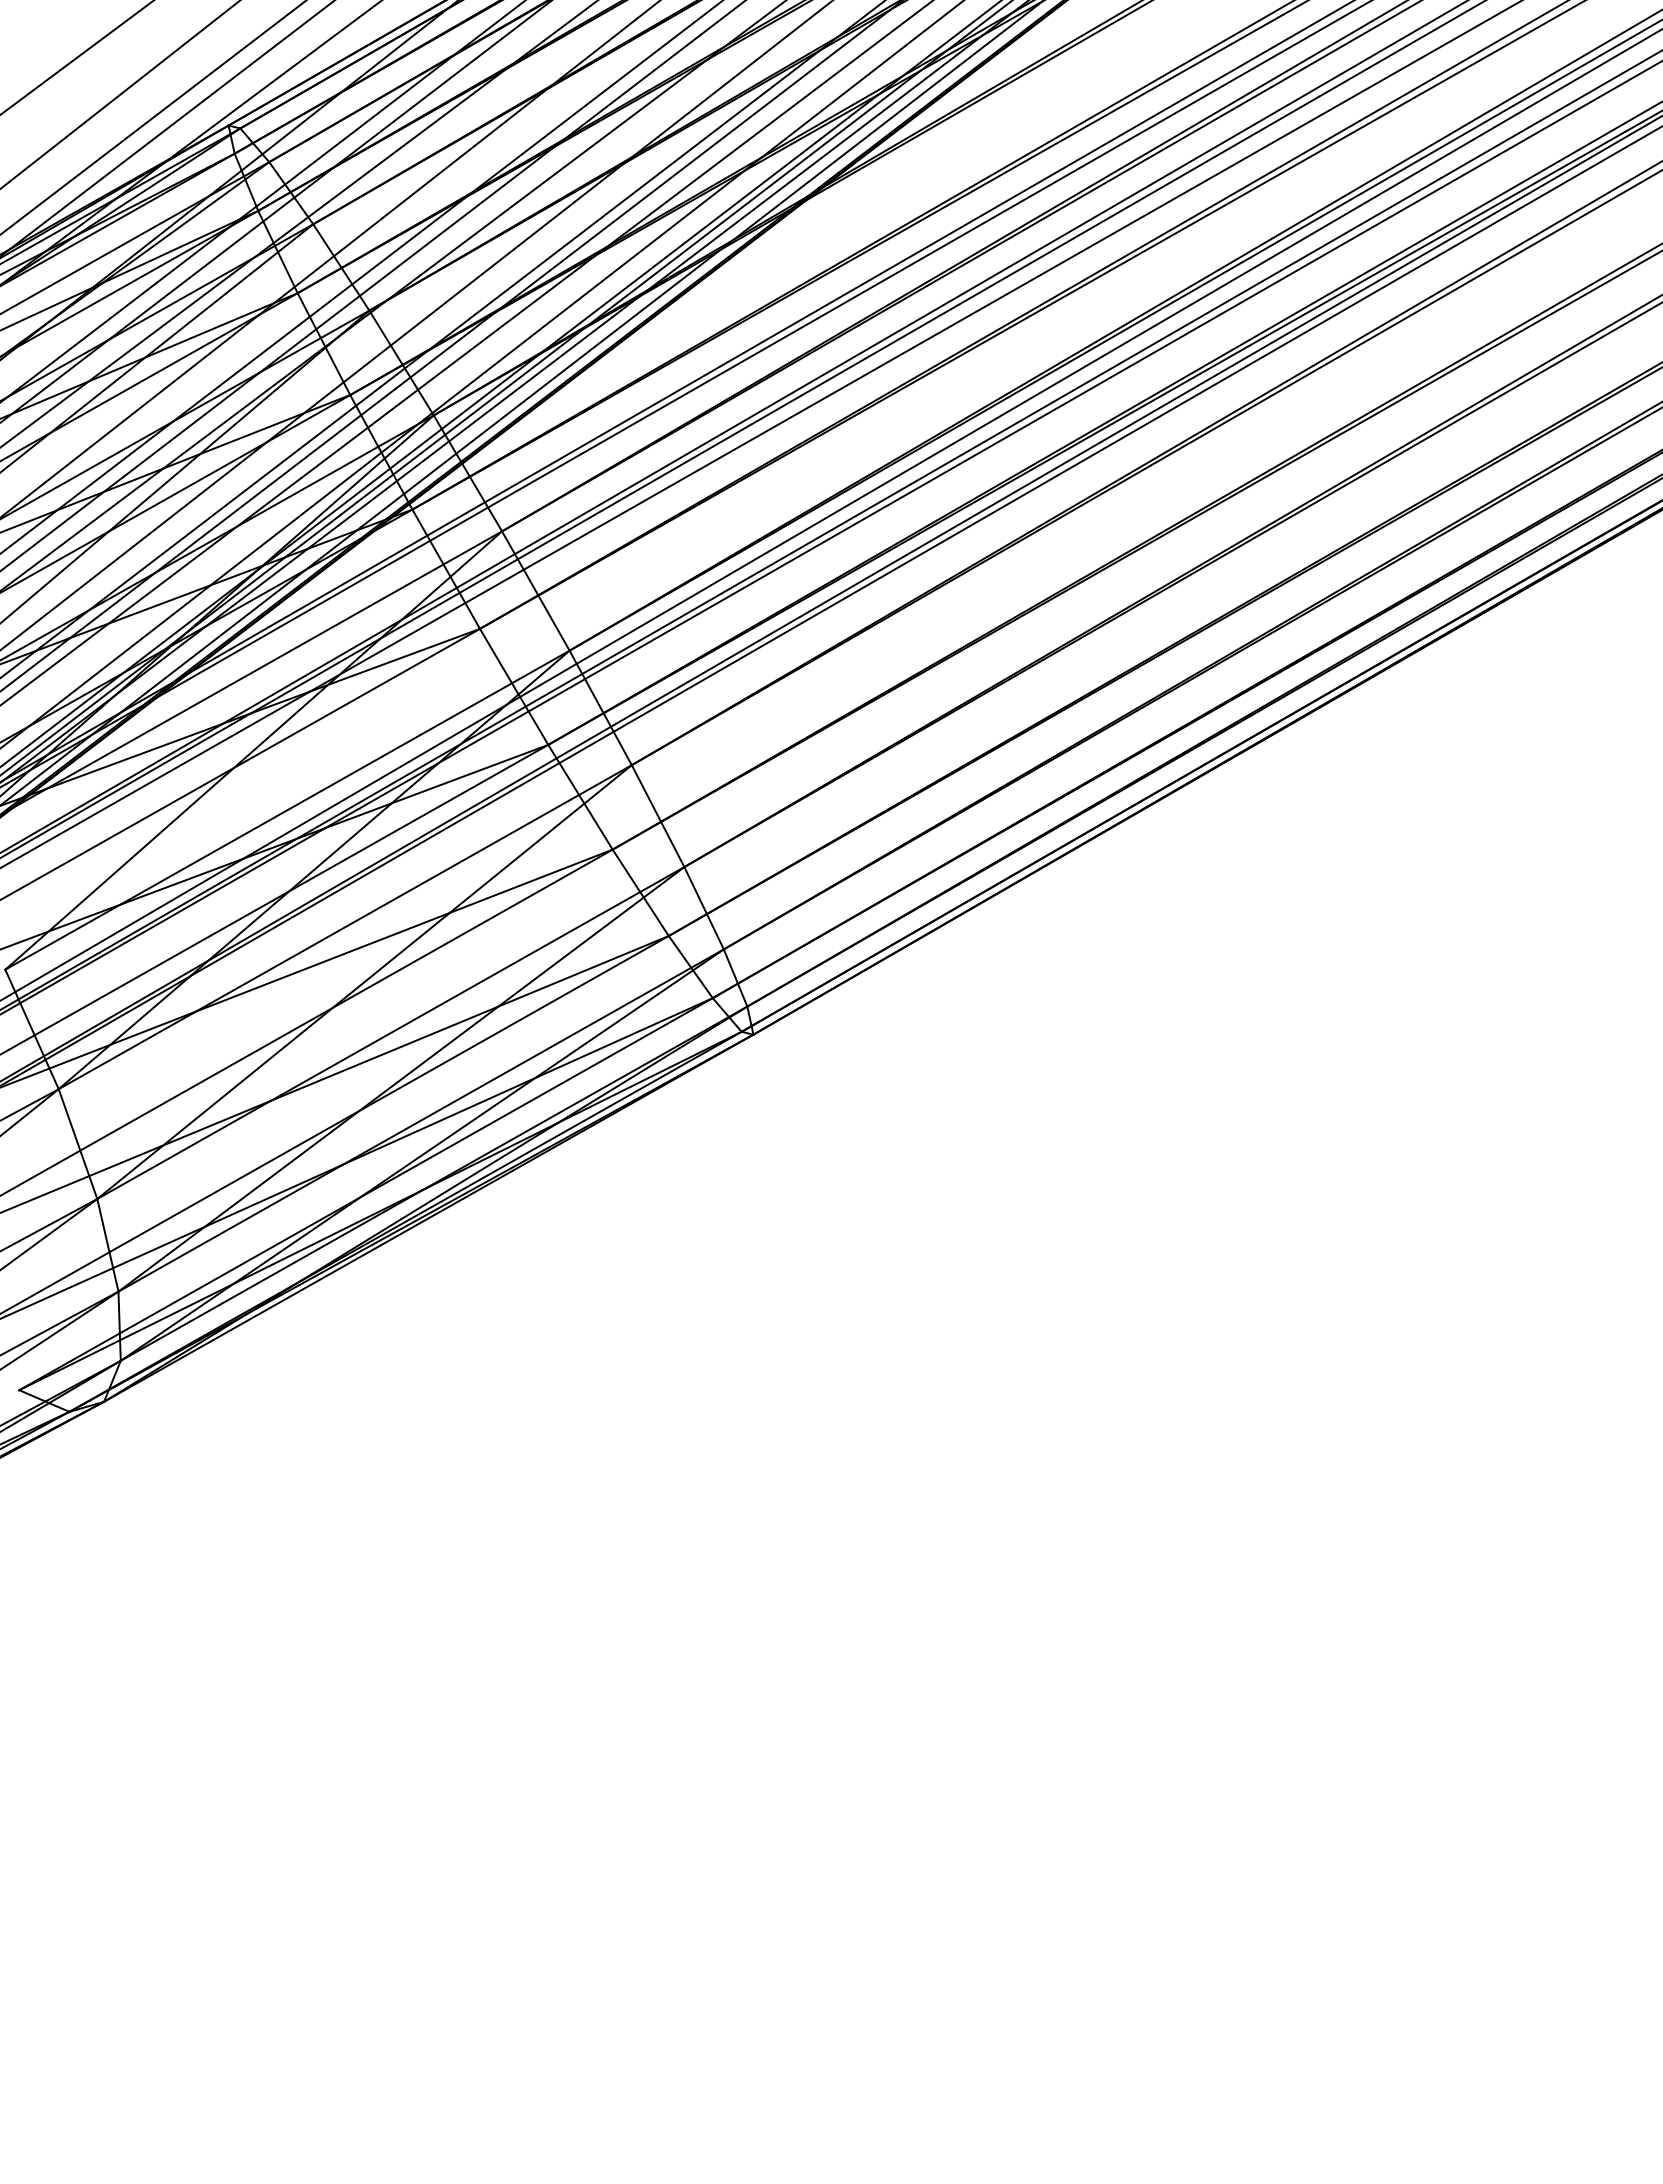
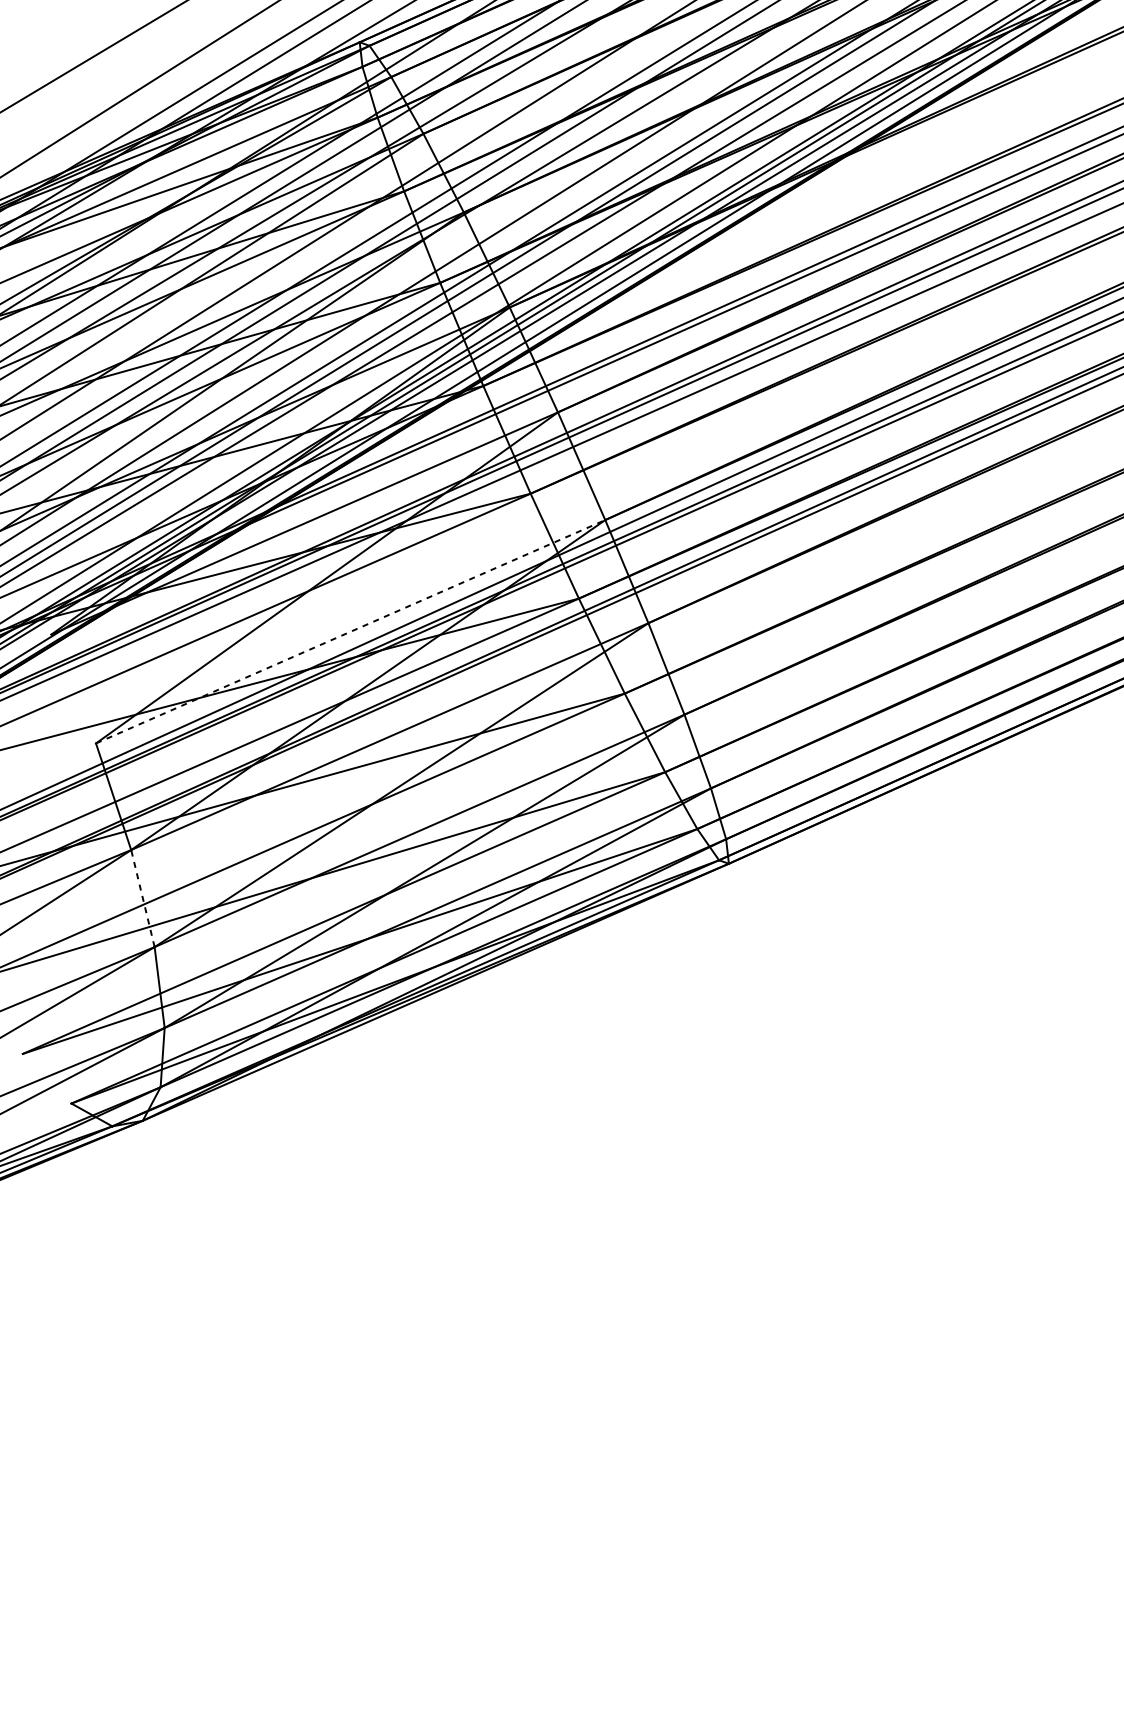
line: (287, 809) -> (350, 631), solid -> dashed
line: (77, 1143) -> (142, 898), solid -> dashed

